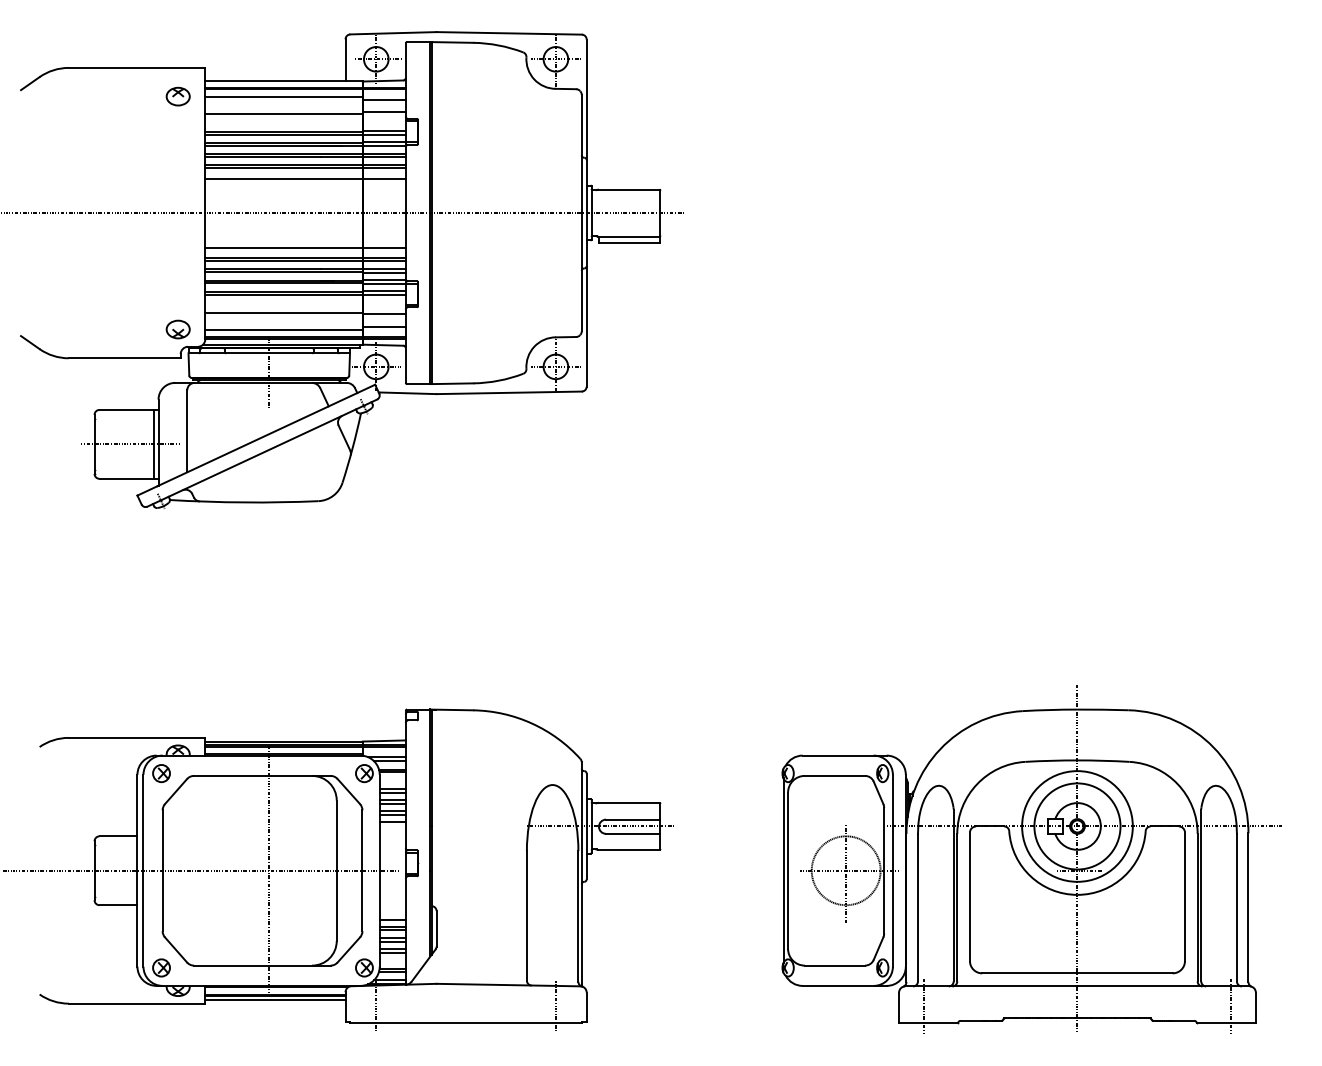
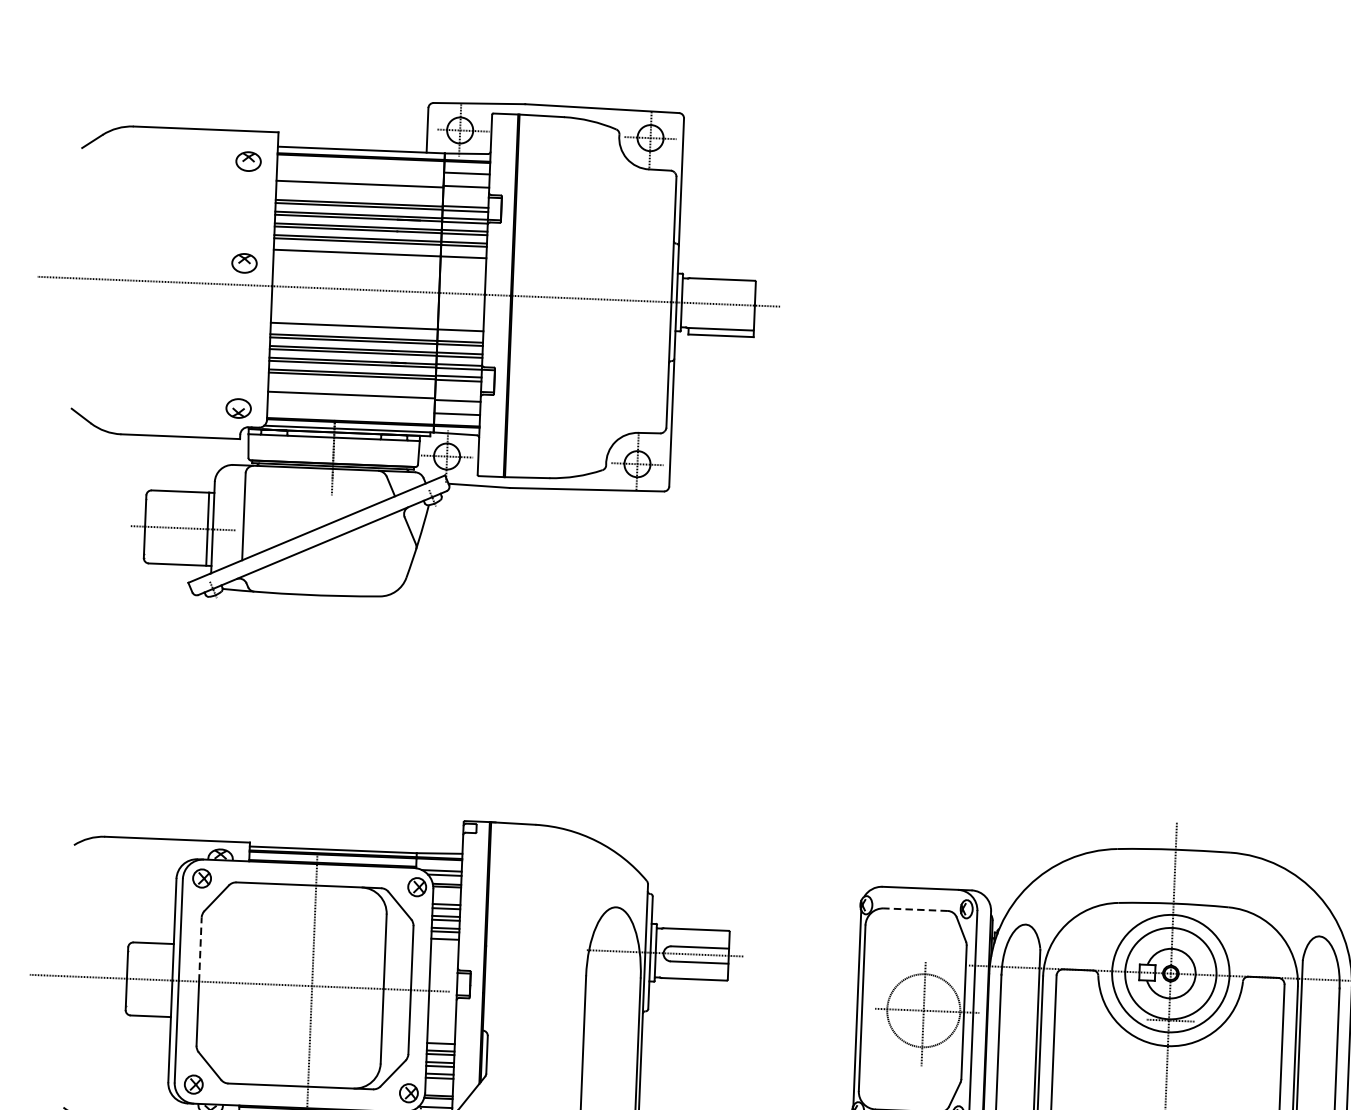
line: (283, 96) -> (360, 165), removed
part: (177, 192) -> (243, 263), added
line: (283, 329) -> (350, 412), removed
line: (834, 775) -> (915, 909), solid -> dashed
line: (162, 840) -> (200, 949), solid -> dashed

